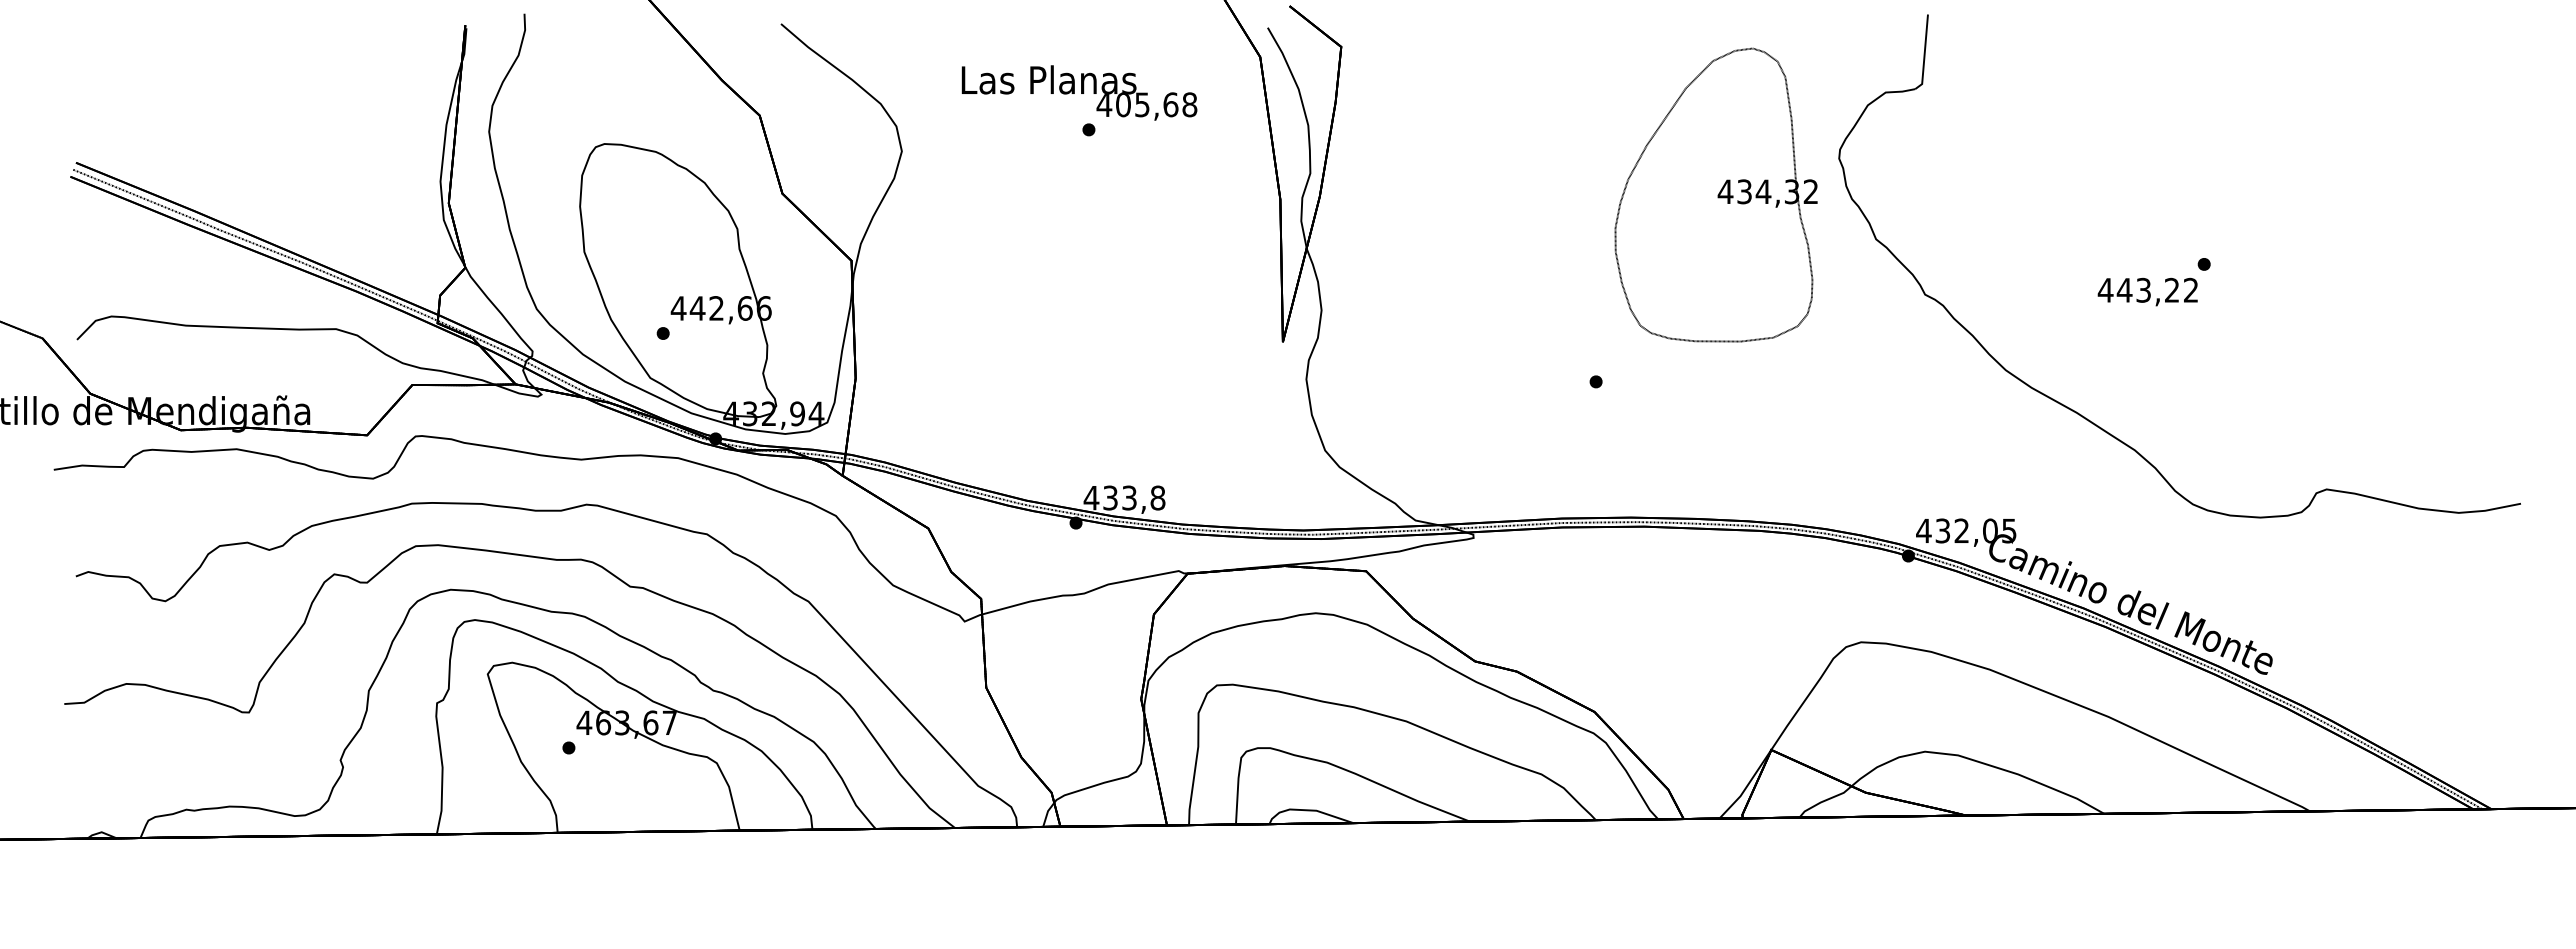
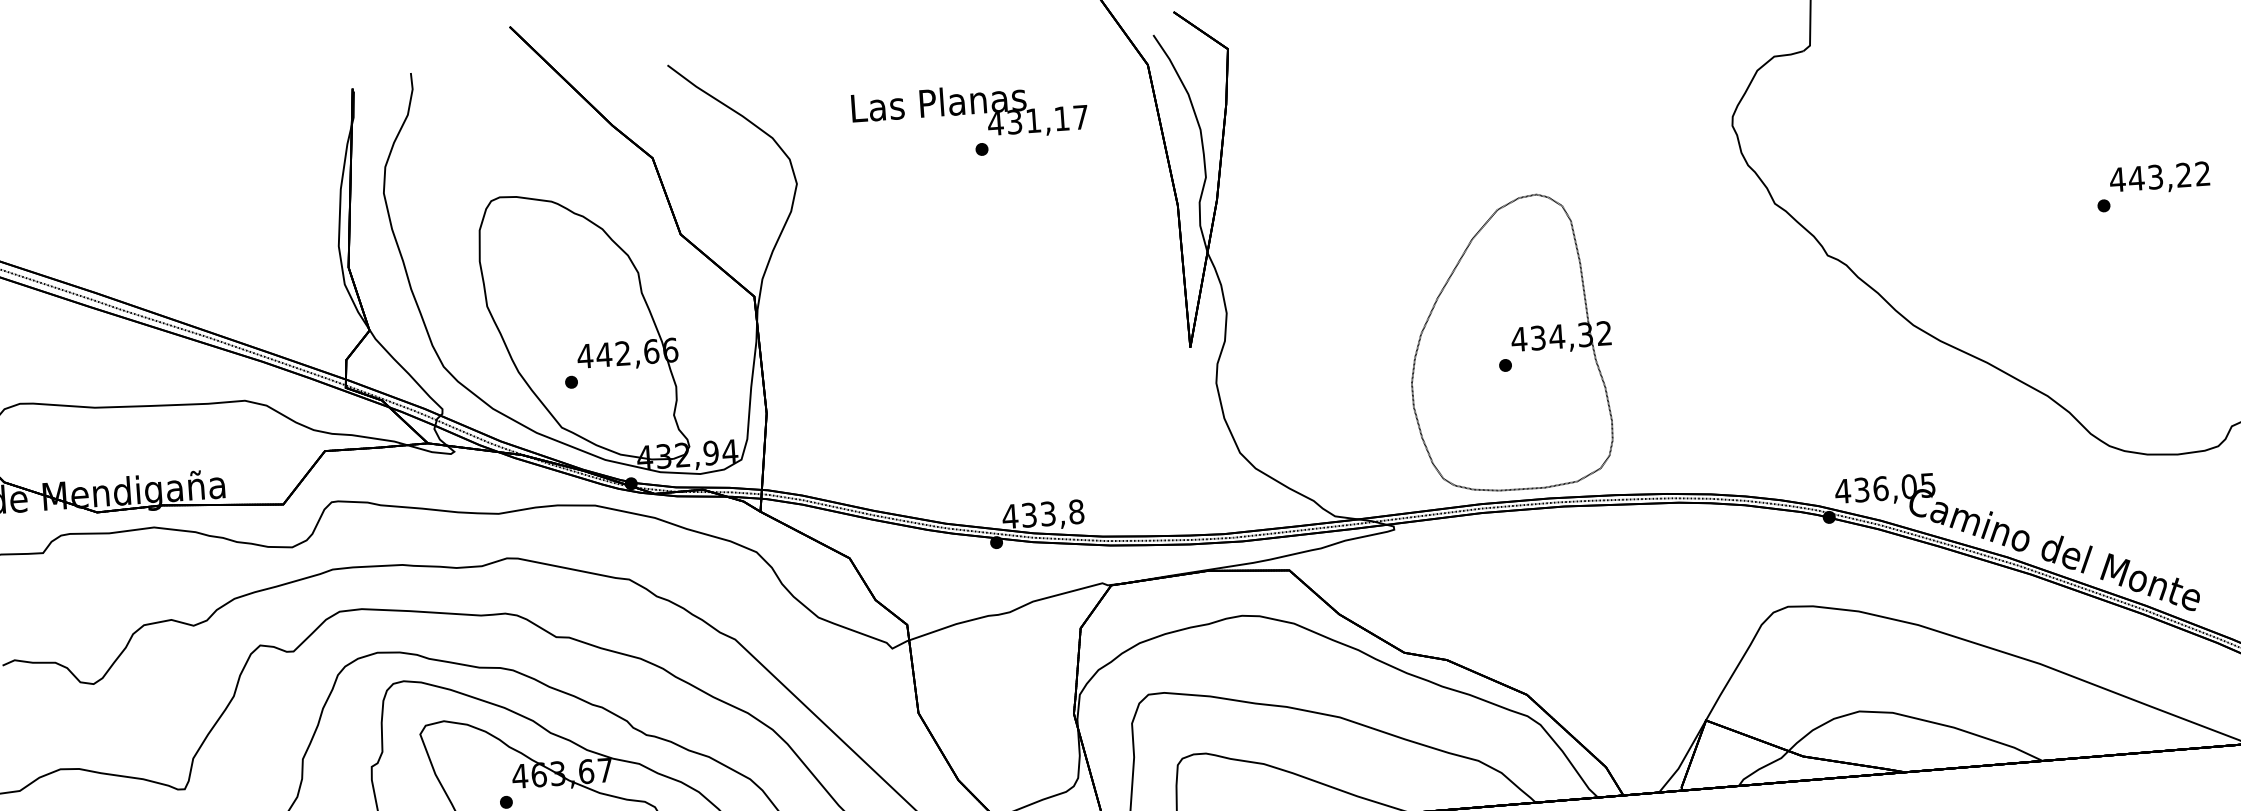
text: (1156, 104) -> (1047, 119), 405,68 -> 431,17
part: (1715, 194) -> (1509, 342), moved
text: (2147, 291) -> (2159, 178), moved
text: (1961, 530) -> (1880, 488), 432,05 -> 436,05

